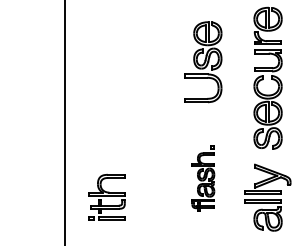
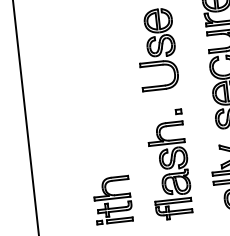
part: (203, 178) -> (169, 164), size x1.67
part: (106, 197) -> (112, 200), moved

